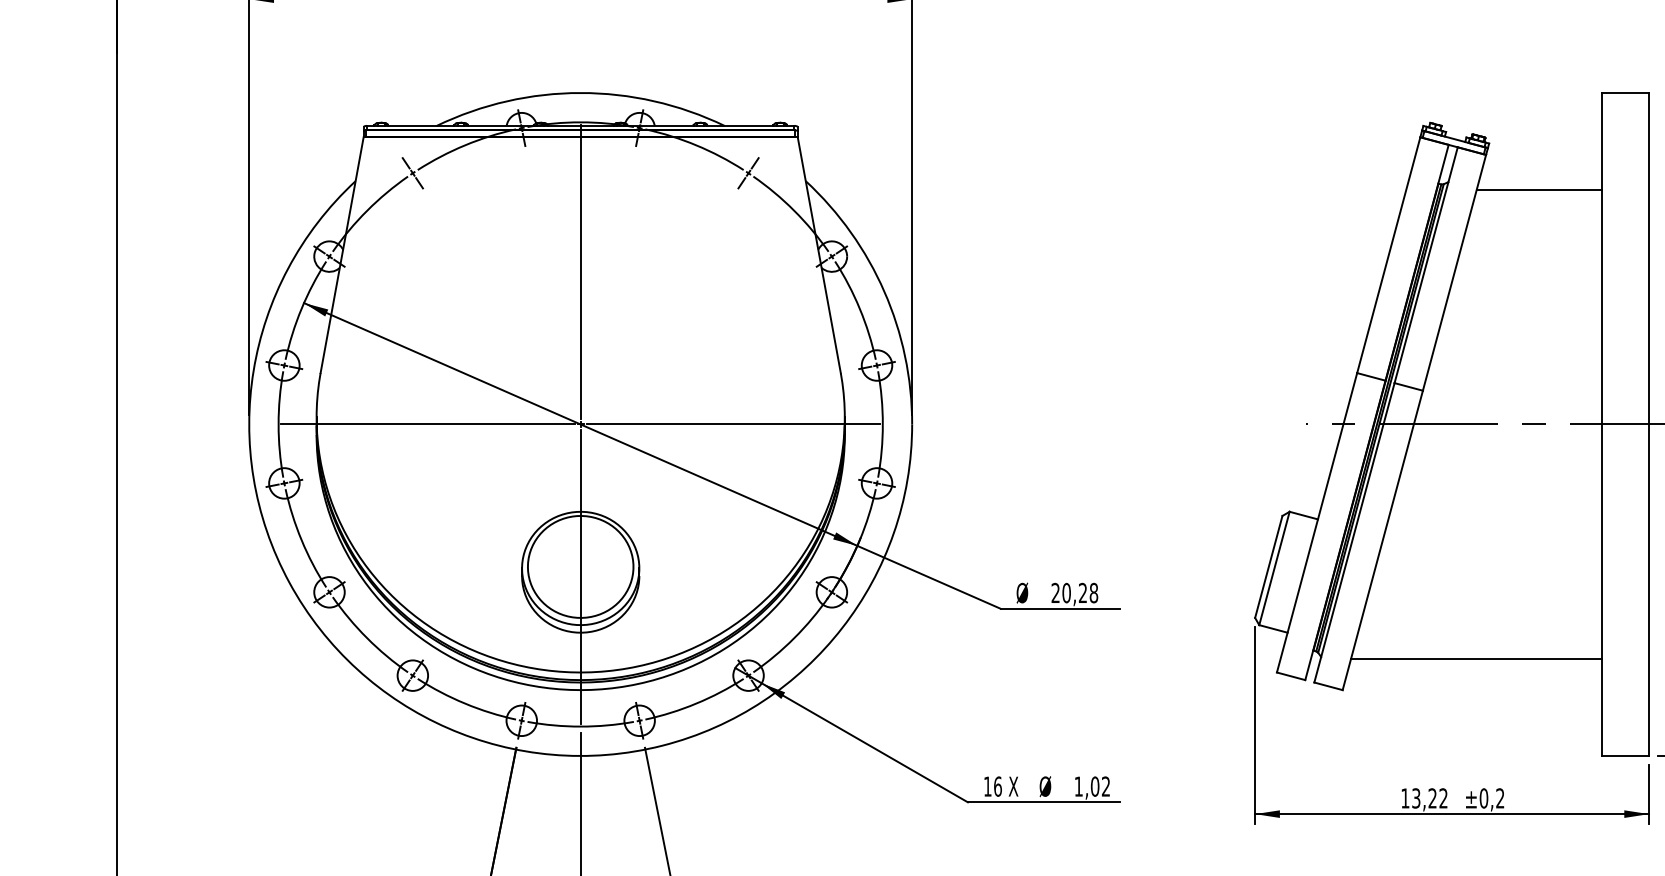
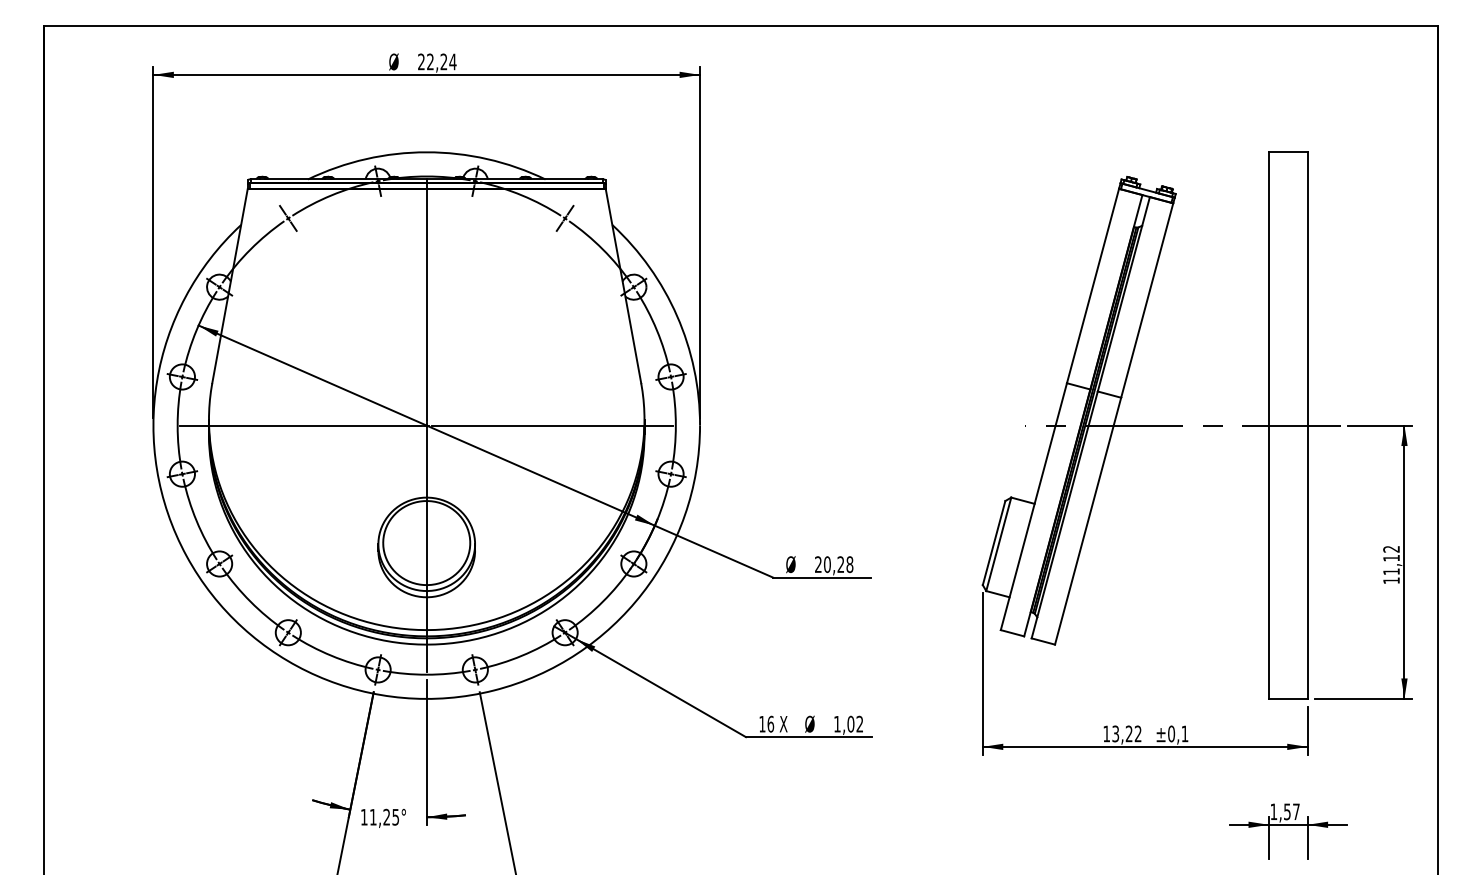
line: (1538, 190) -> (1216, 232), removed
line: (1475, 659) -> (1164, 619), removed
text: (1499, 797) -> (1184, 733), ±0,2 -> ±0,1

